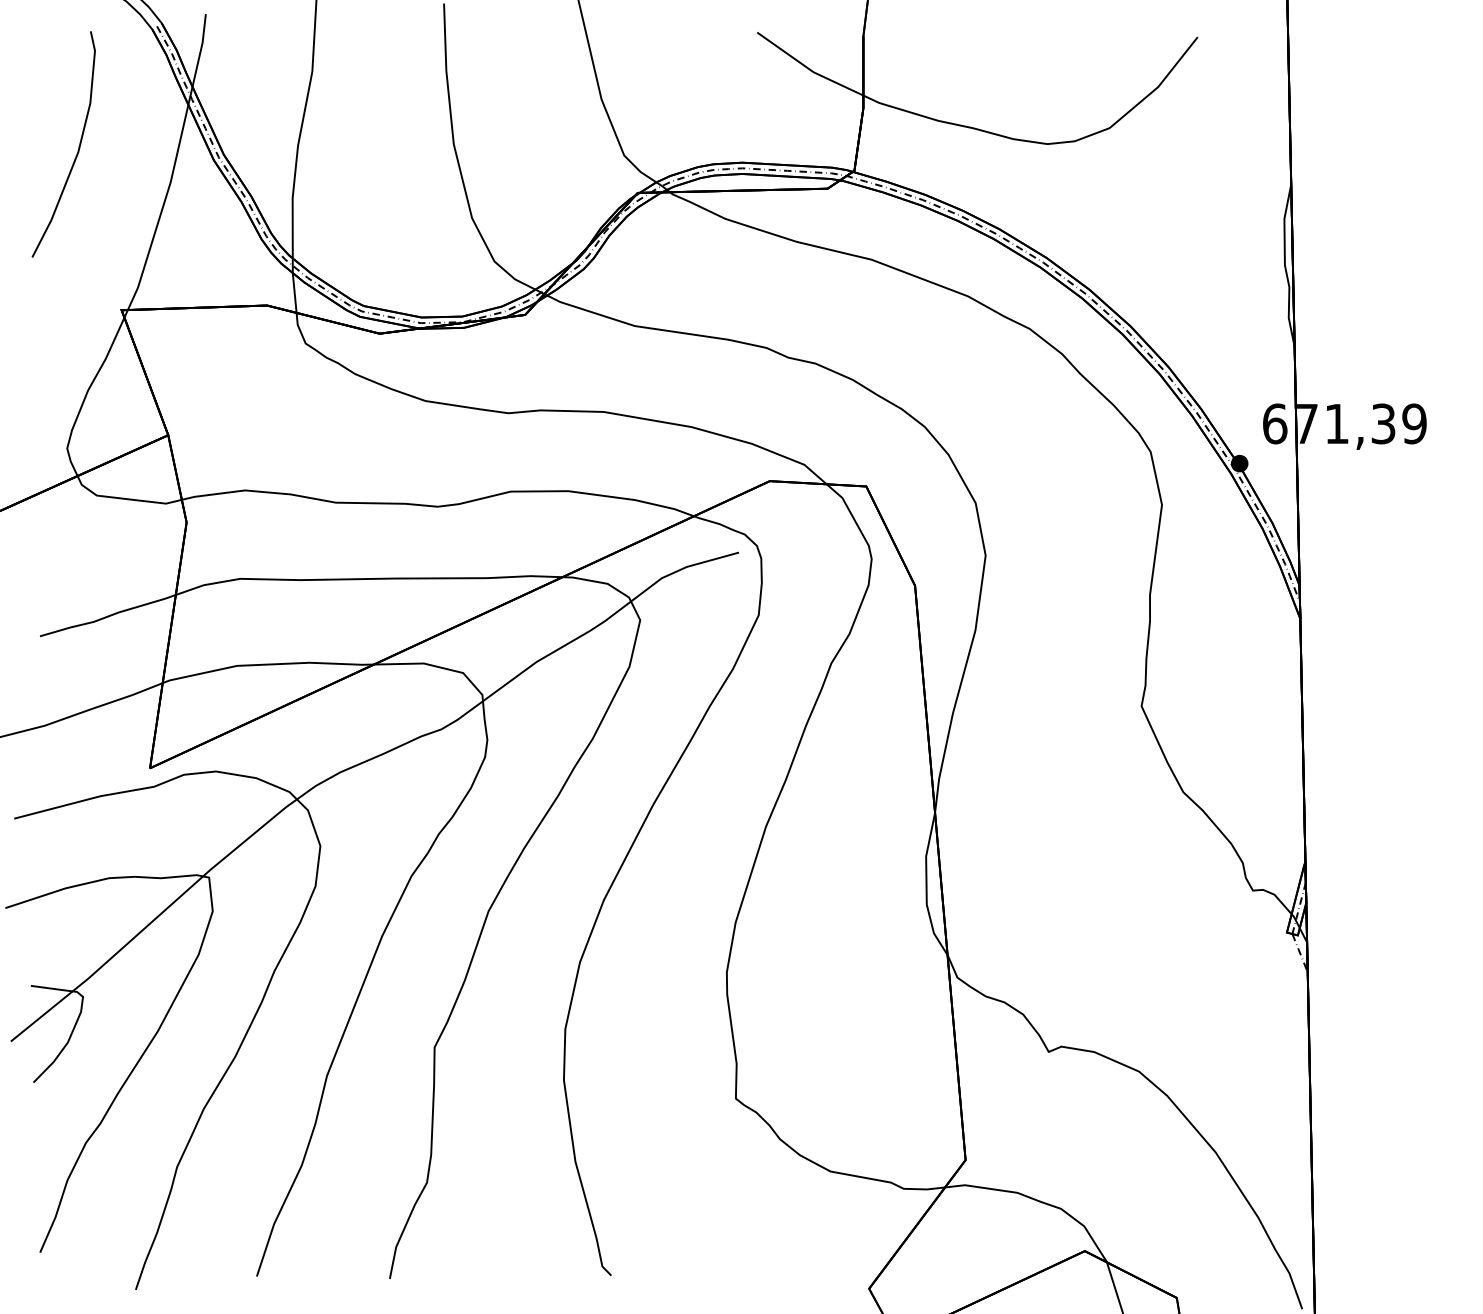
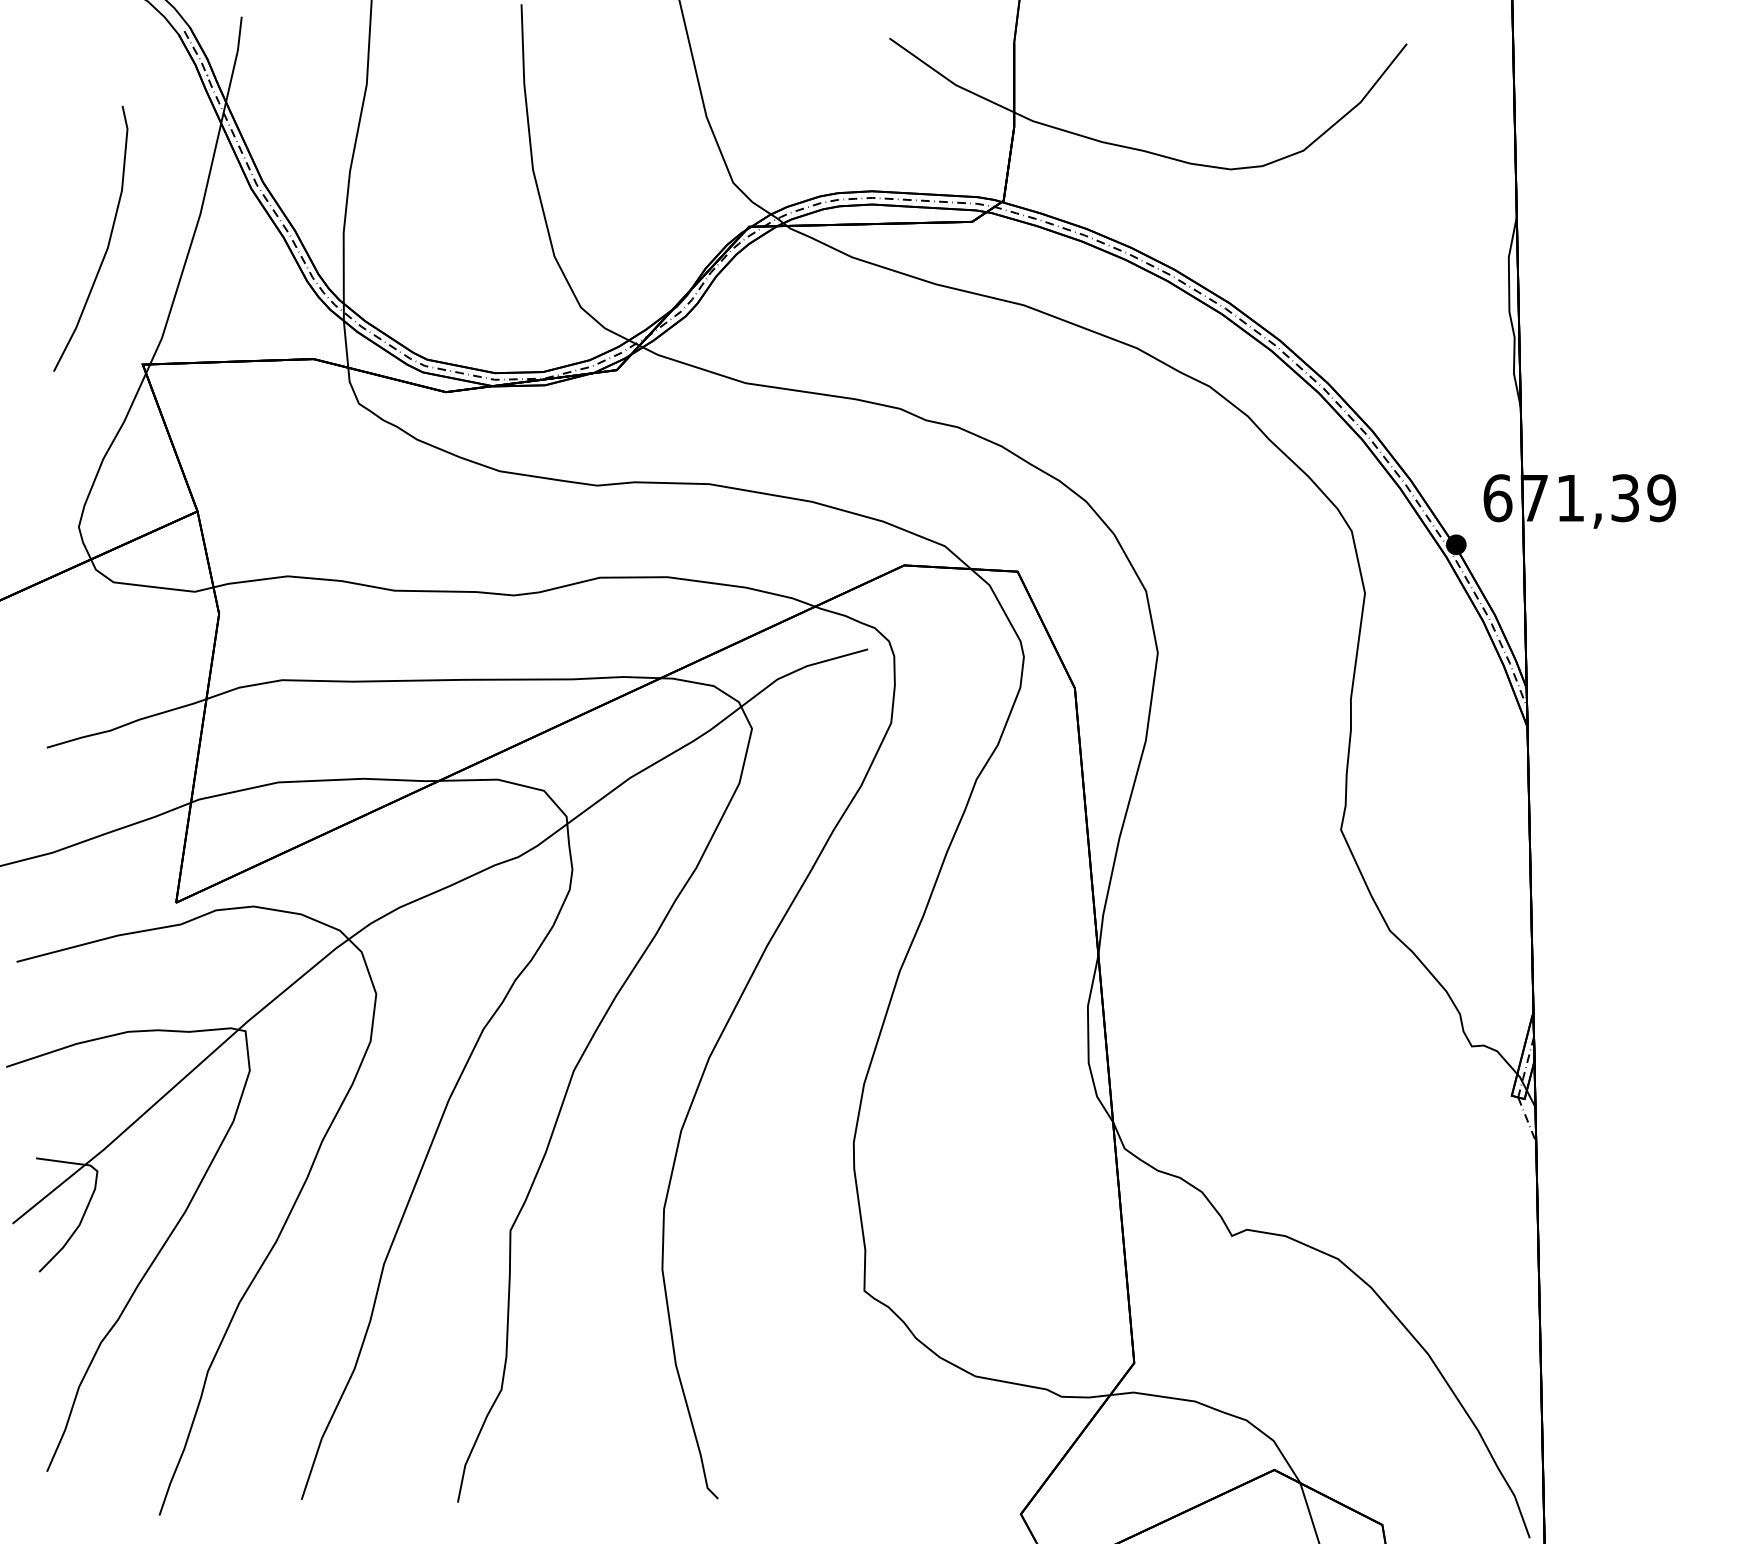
curve: (77, 149) -> (107, 244), moved

